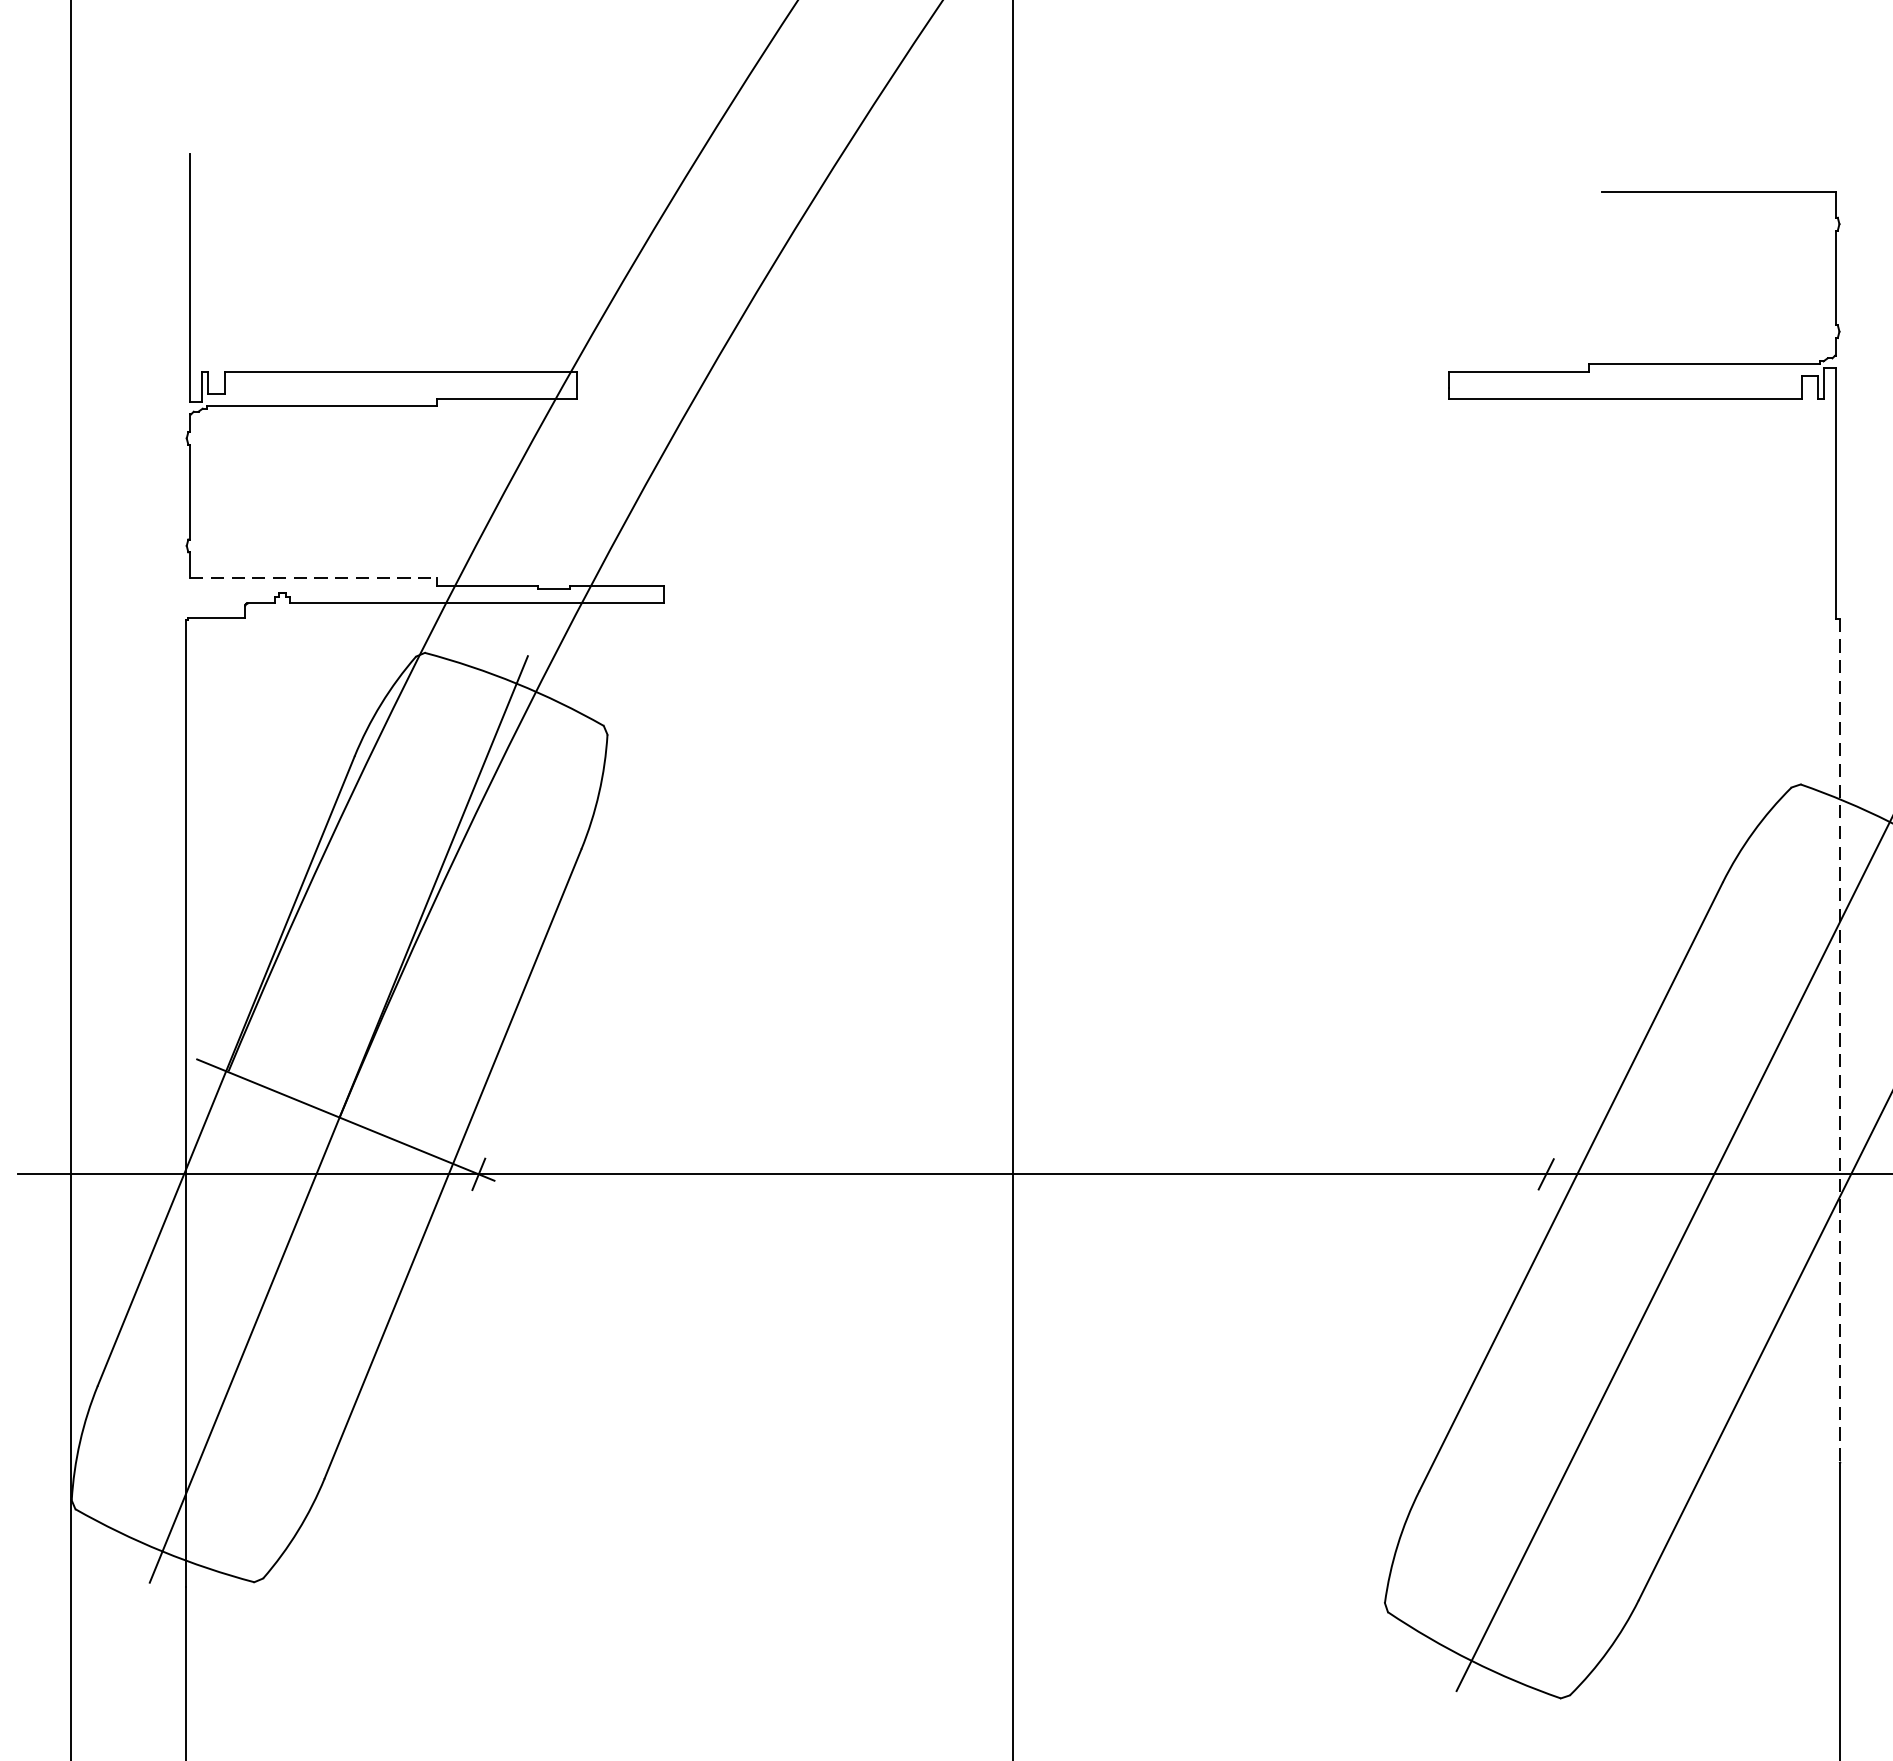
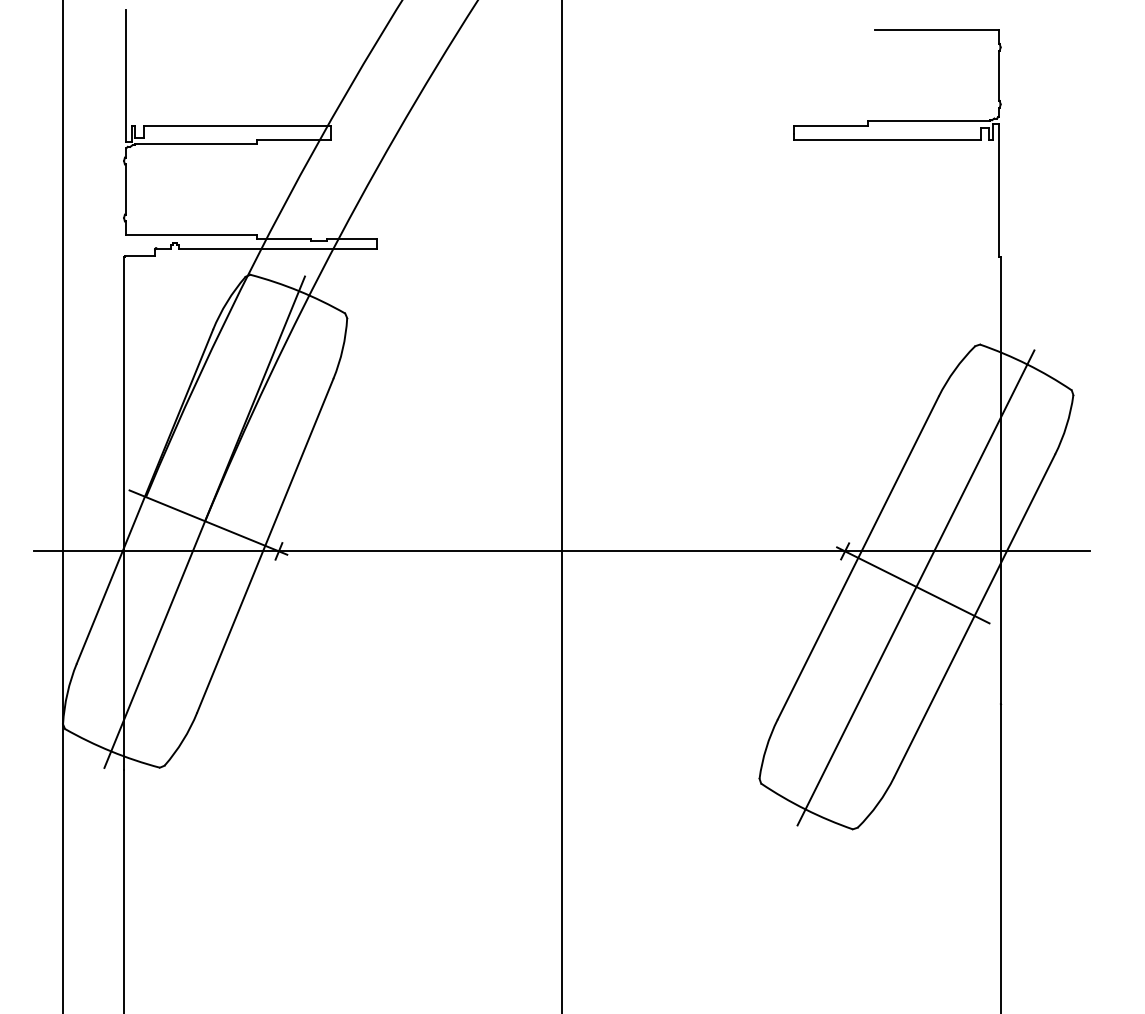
line: (313, 578) -> (191, 235), dashed -> solid
line: (1841, 1040) -> (1001, 480), dashed -> solid
line: (1675, 1238) -> (913, 585), added

